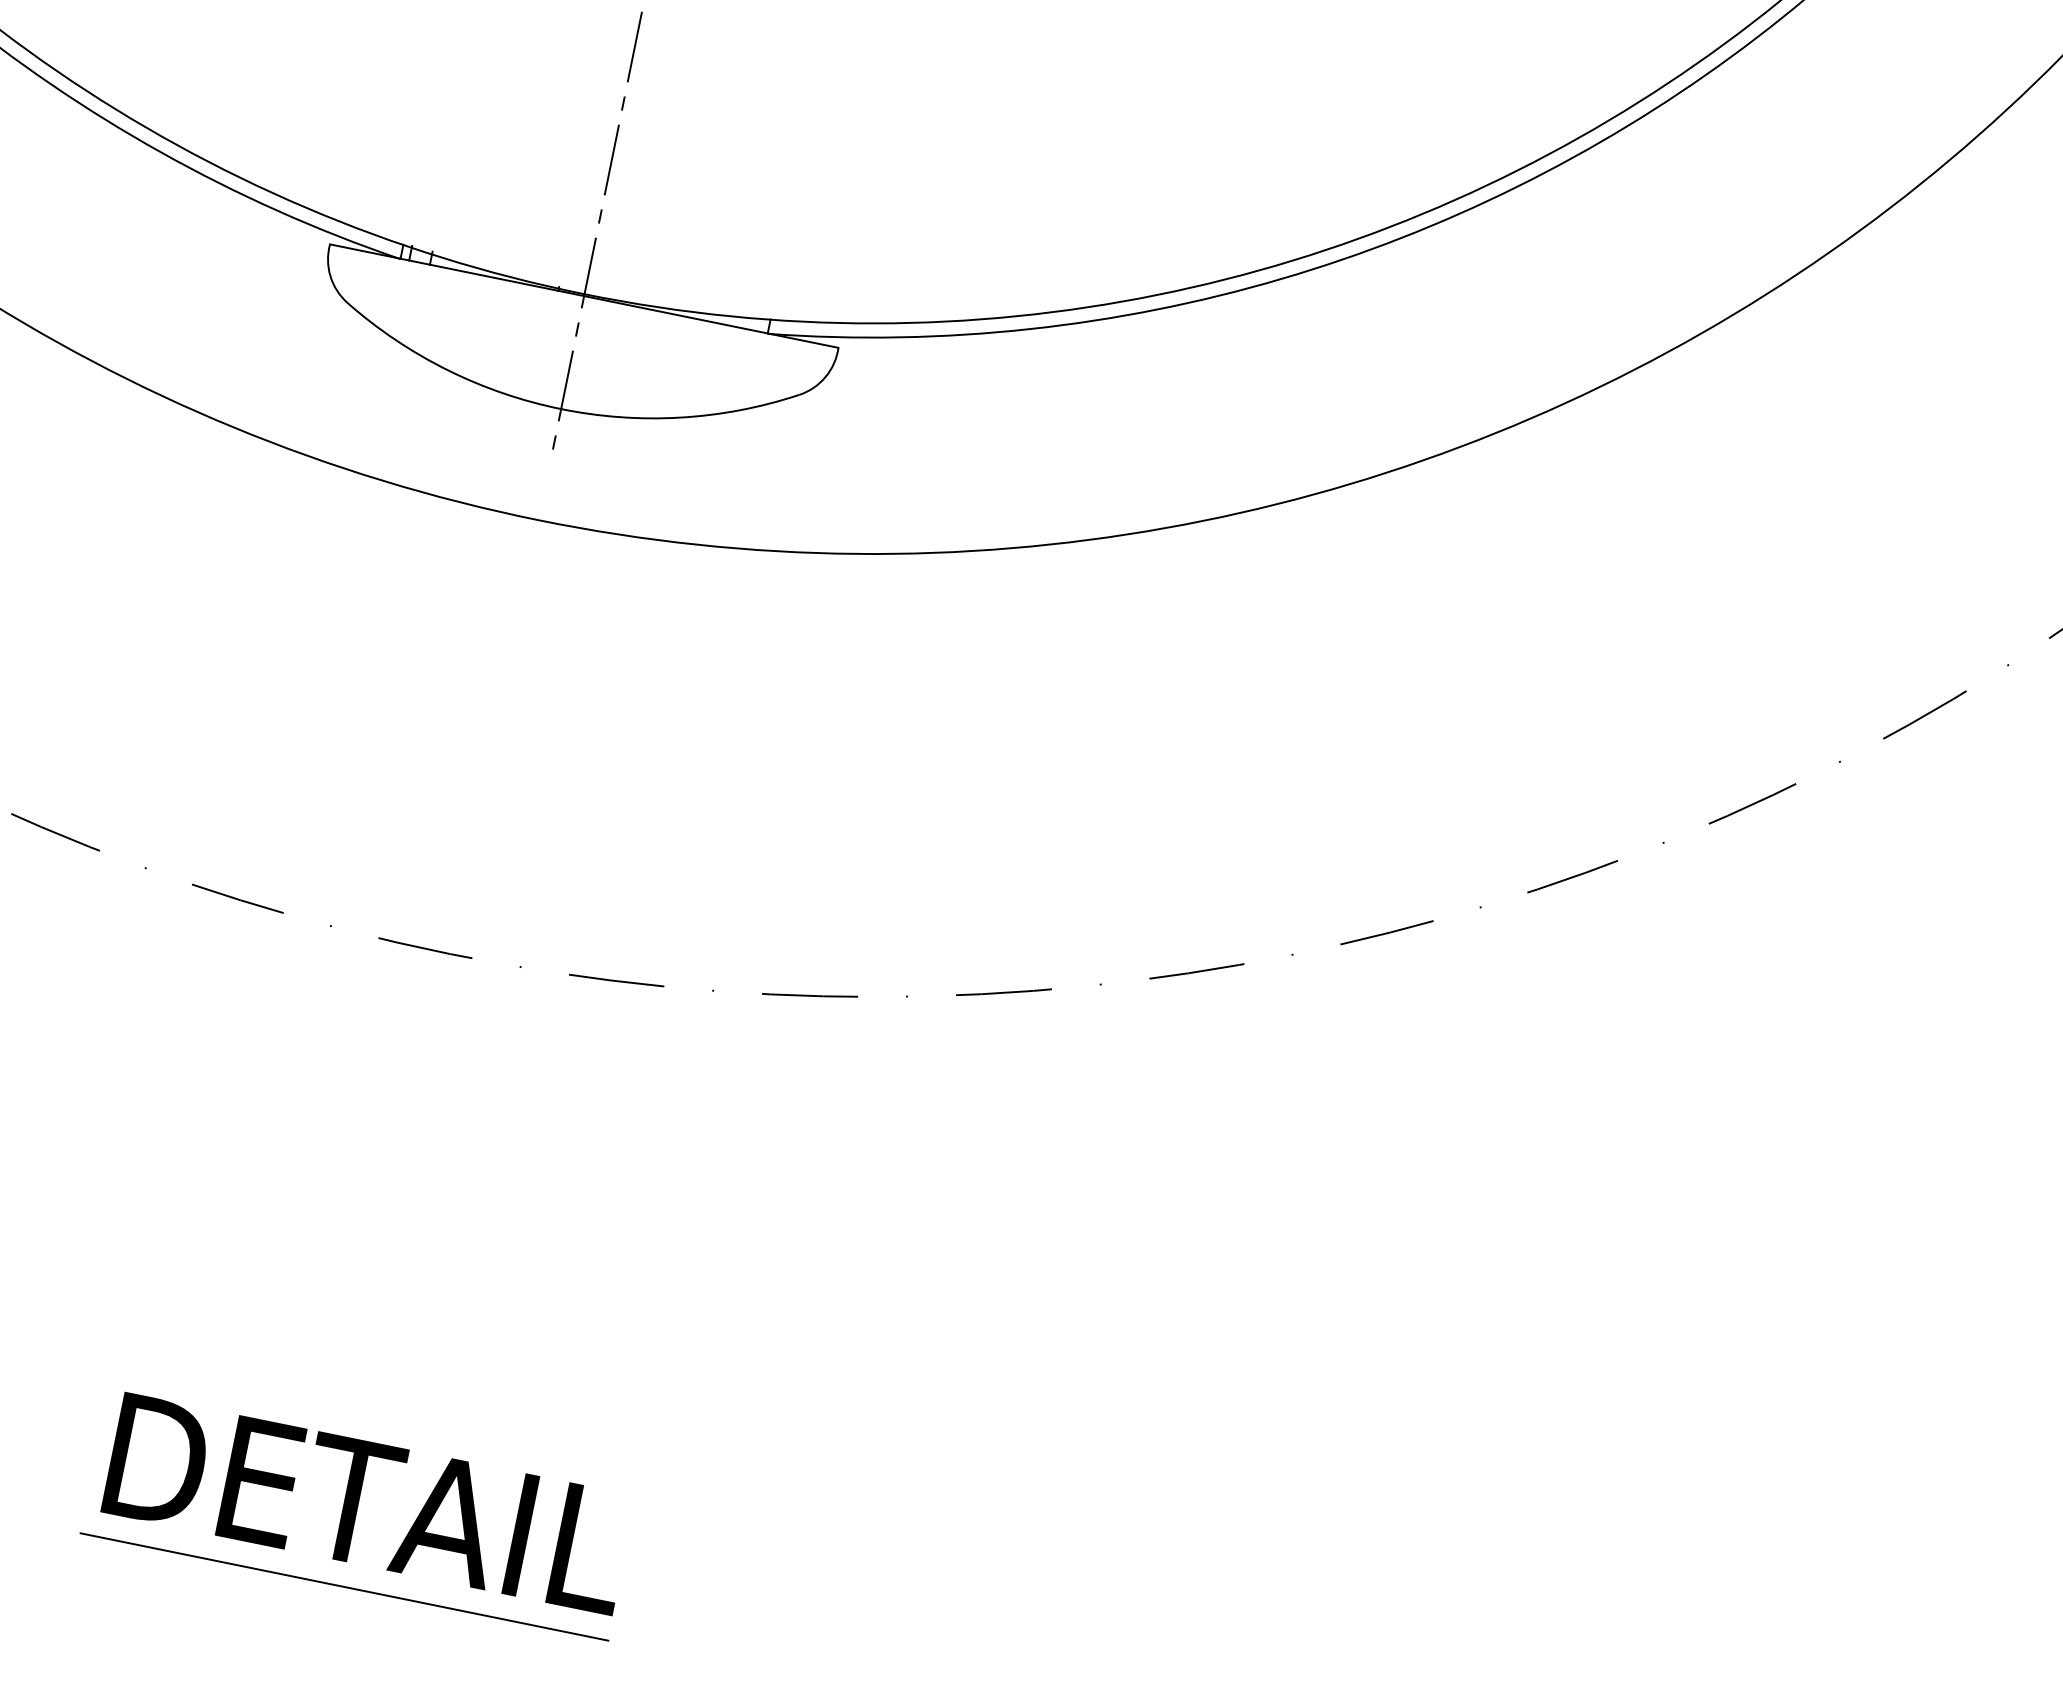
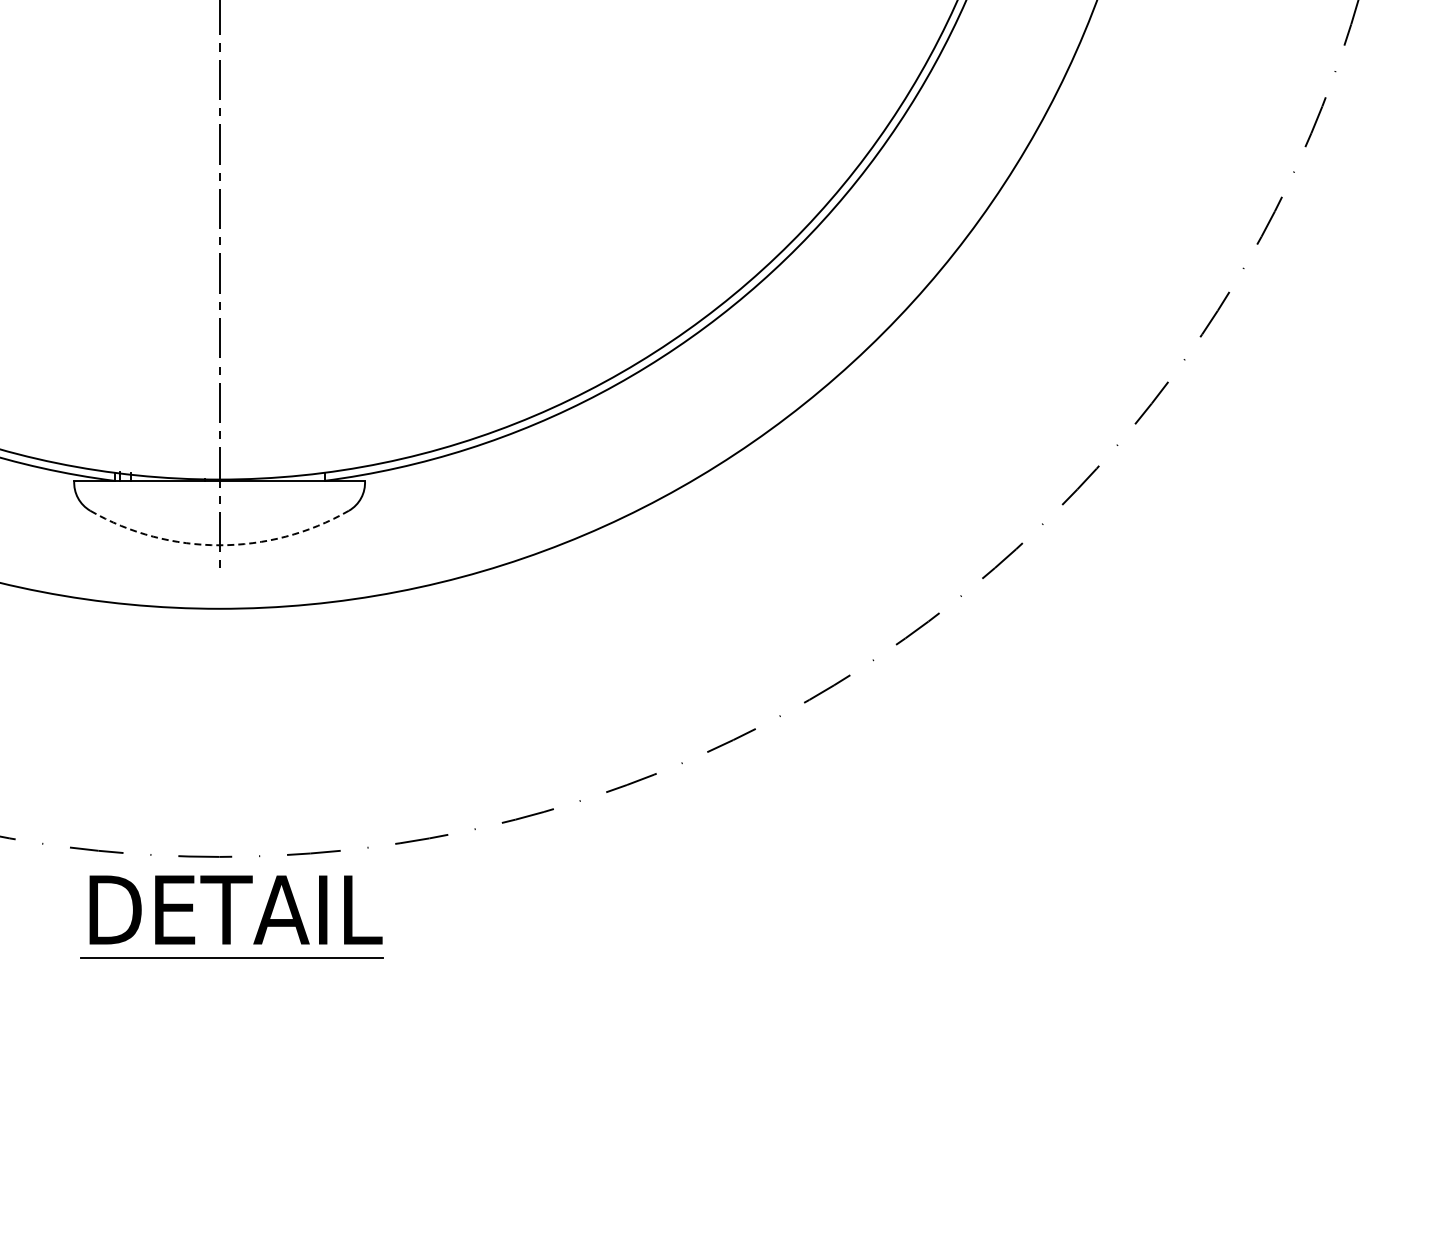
arc: (560, 409) -> (219, 545), solid -> dashed
part: (358, 1513) -> (231, 916), moved

